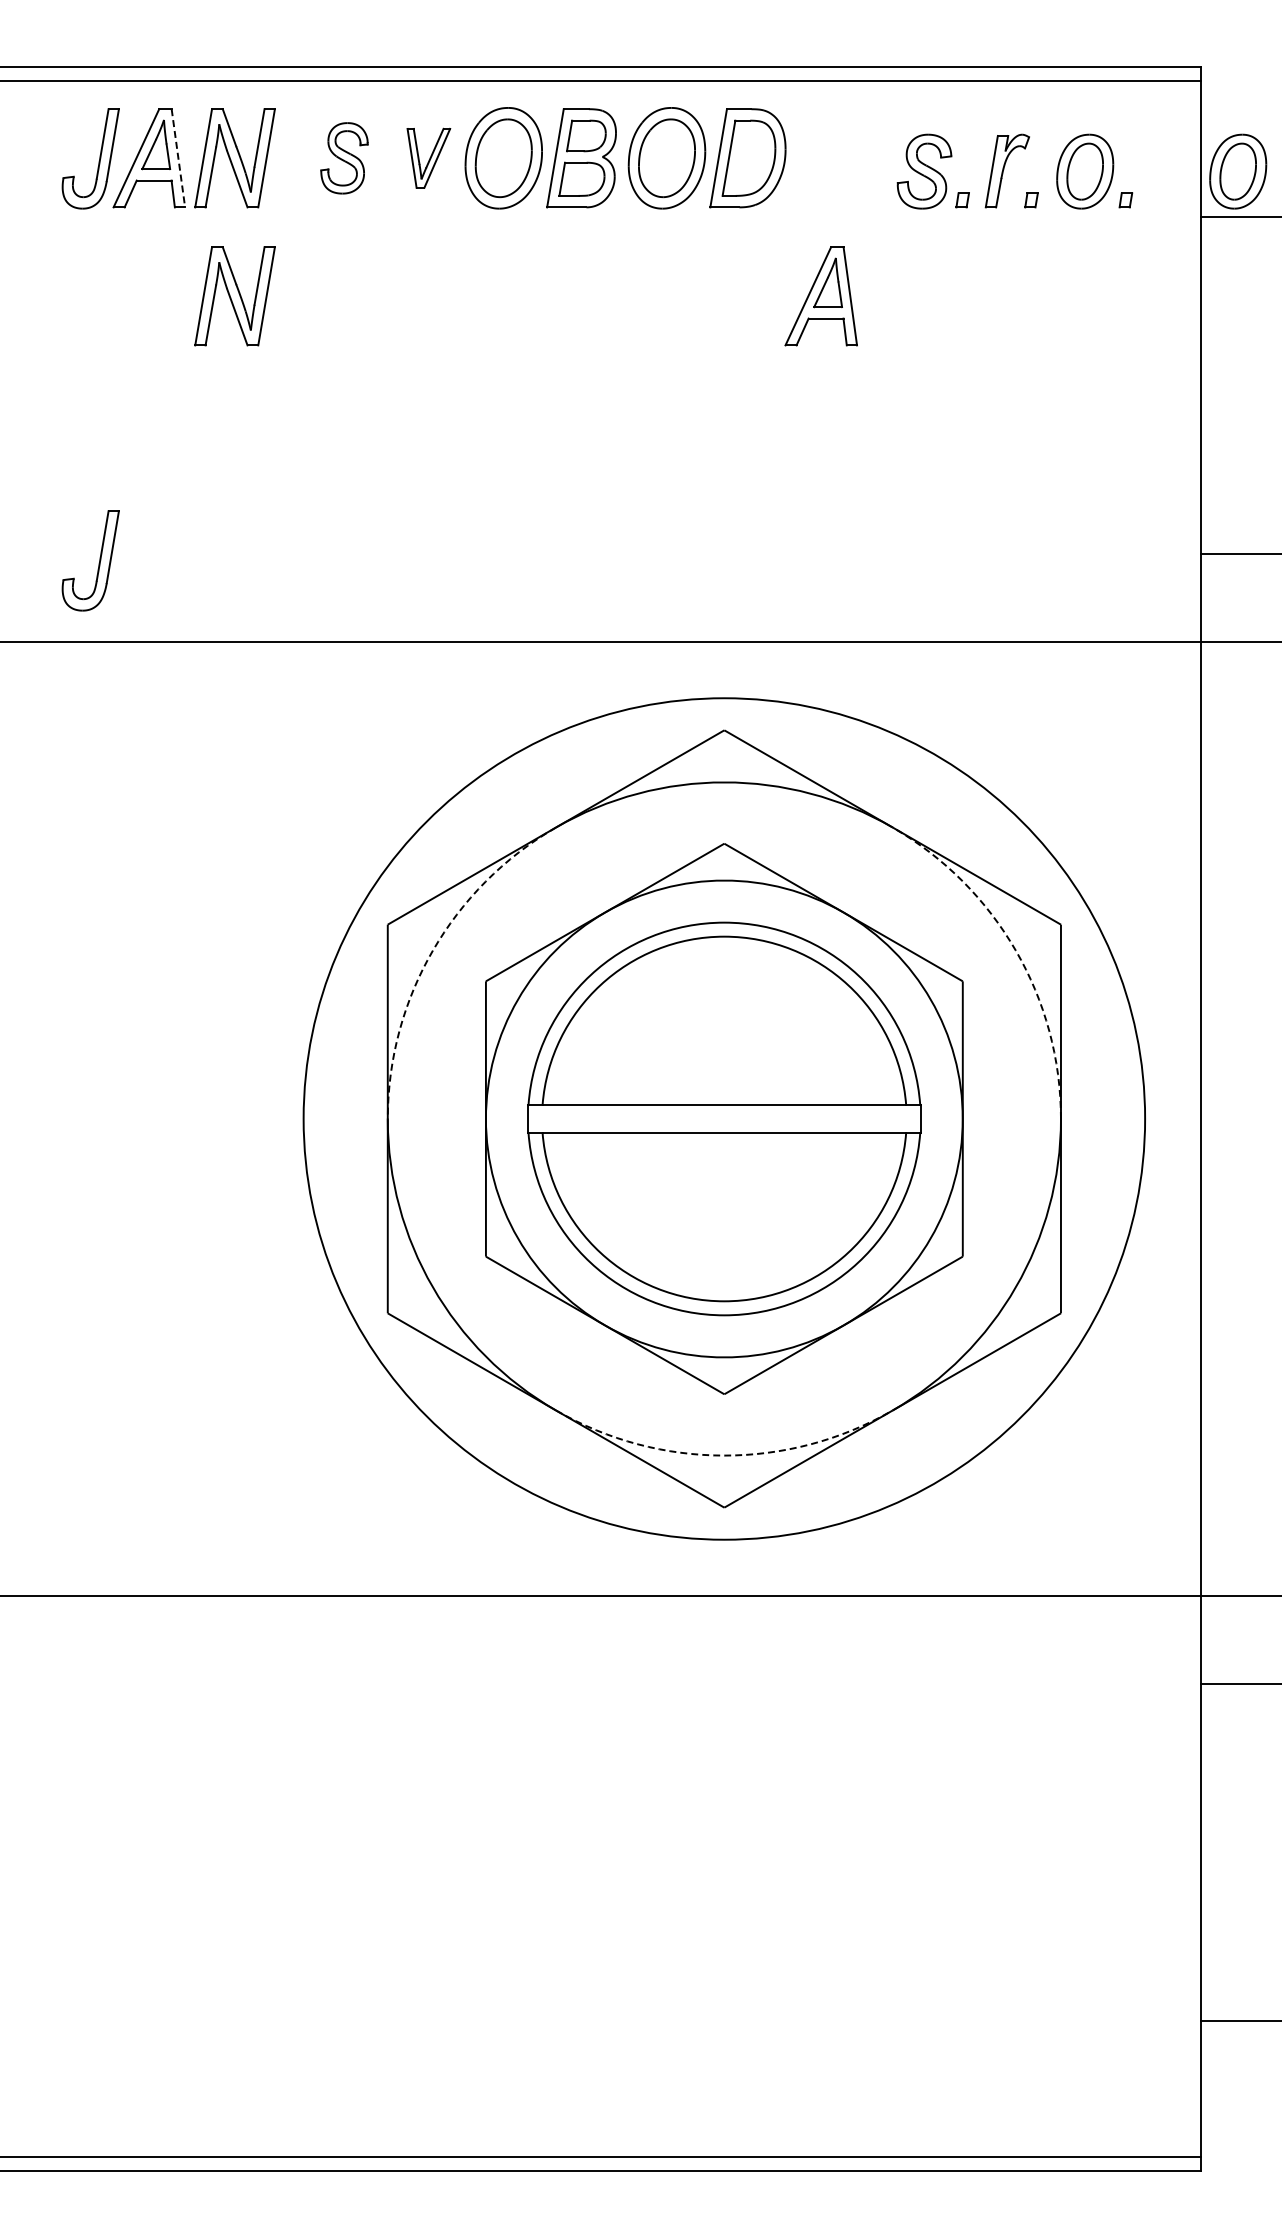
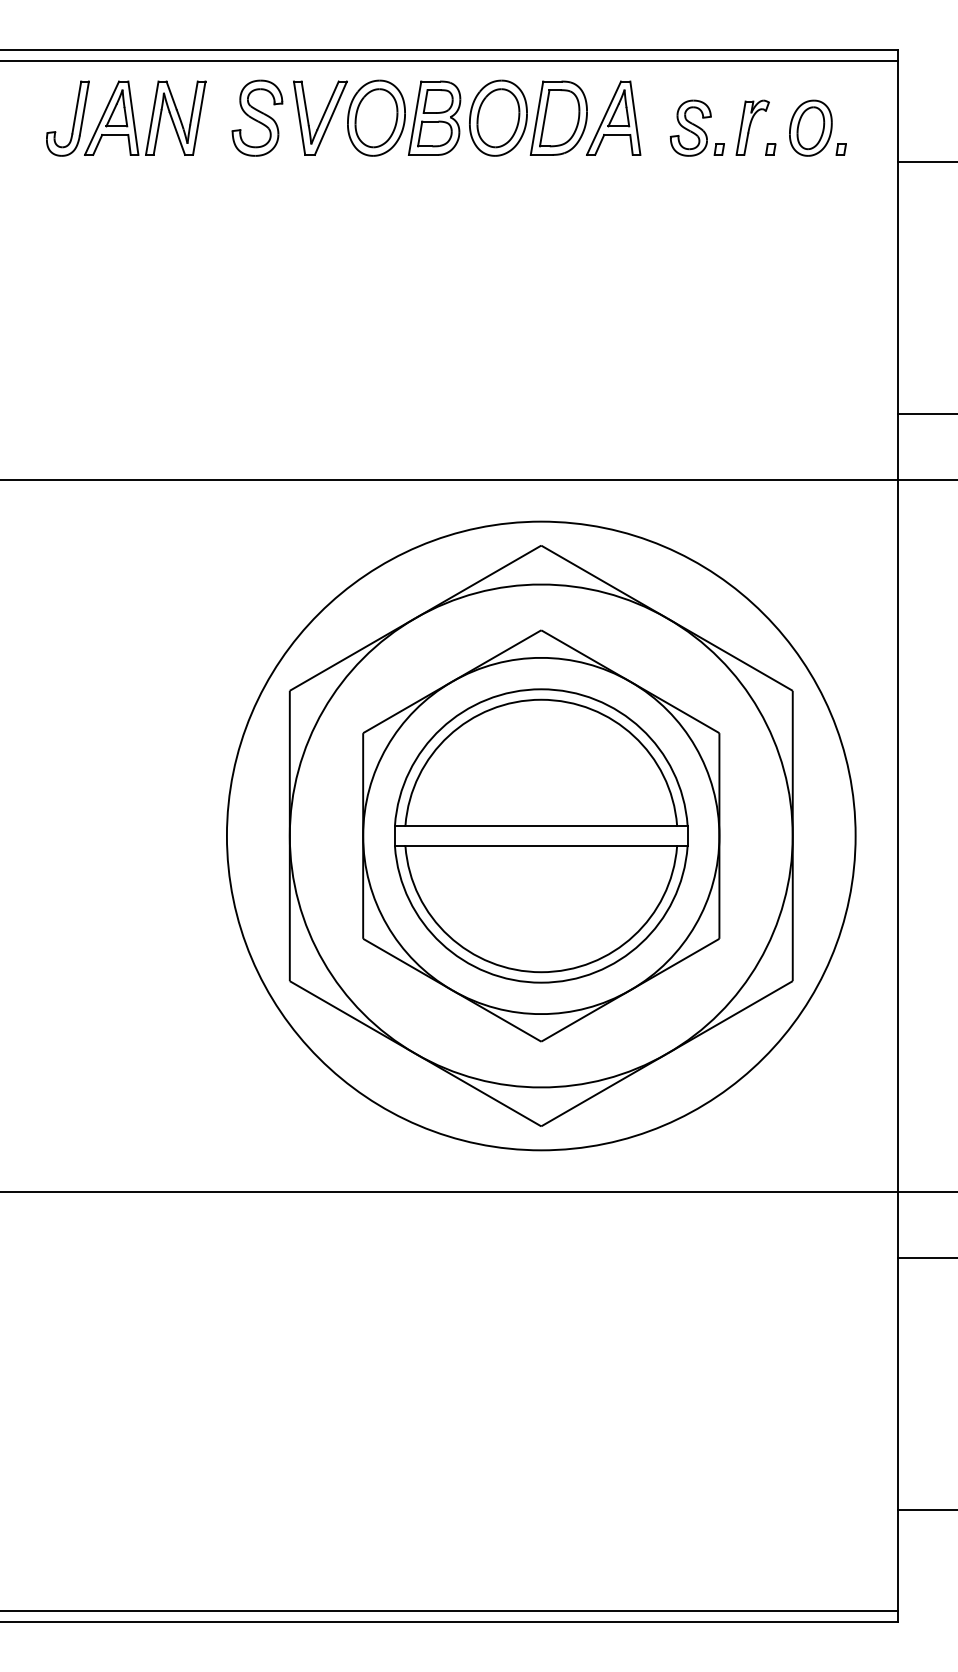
line: (178, 158) -> (133, 118), dashed -> solid
part: (344, 158) -> (257, 118), size x1.43
part: (428, 158) -> (320, 118), size x1.67
part: (1238, 171) -> (925, 128), removed
part: (234, 296) -> (175, 221), removed
part: (820, 296) -> (613, 118), moved
part: (98, 563) -> (73, 420), removed
arc: (432, 950) -> (323, 710), dashed -> solid
arc: (1015, 950) -> (758, 710), dashed -> solid
arc: (724, 1455) -> (541, 1087), dashed -> solid

